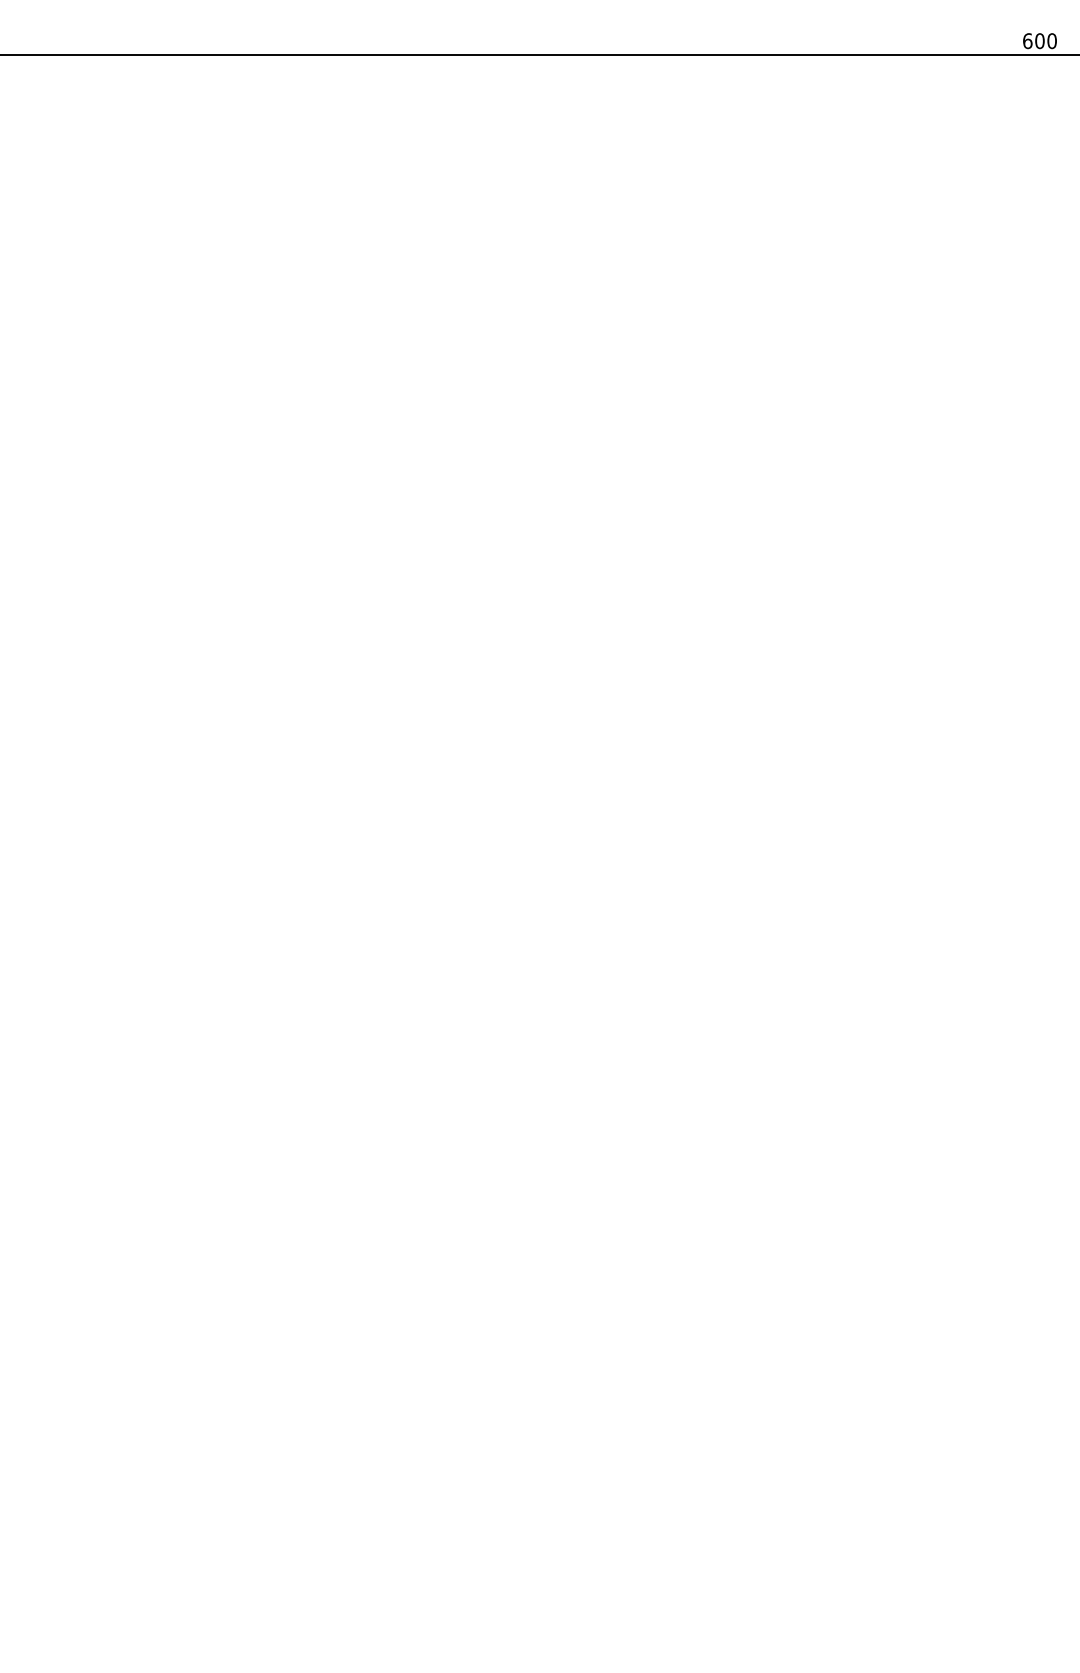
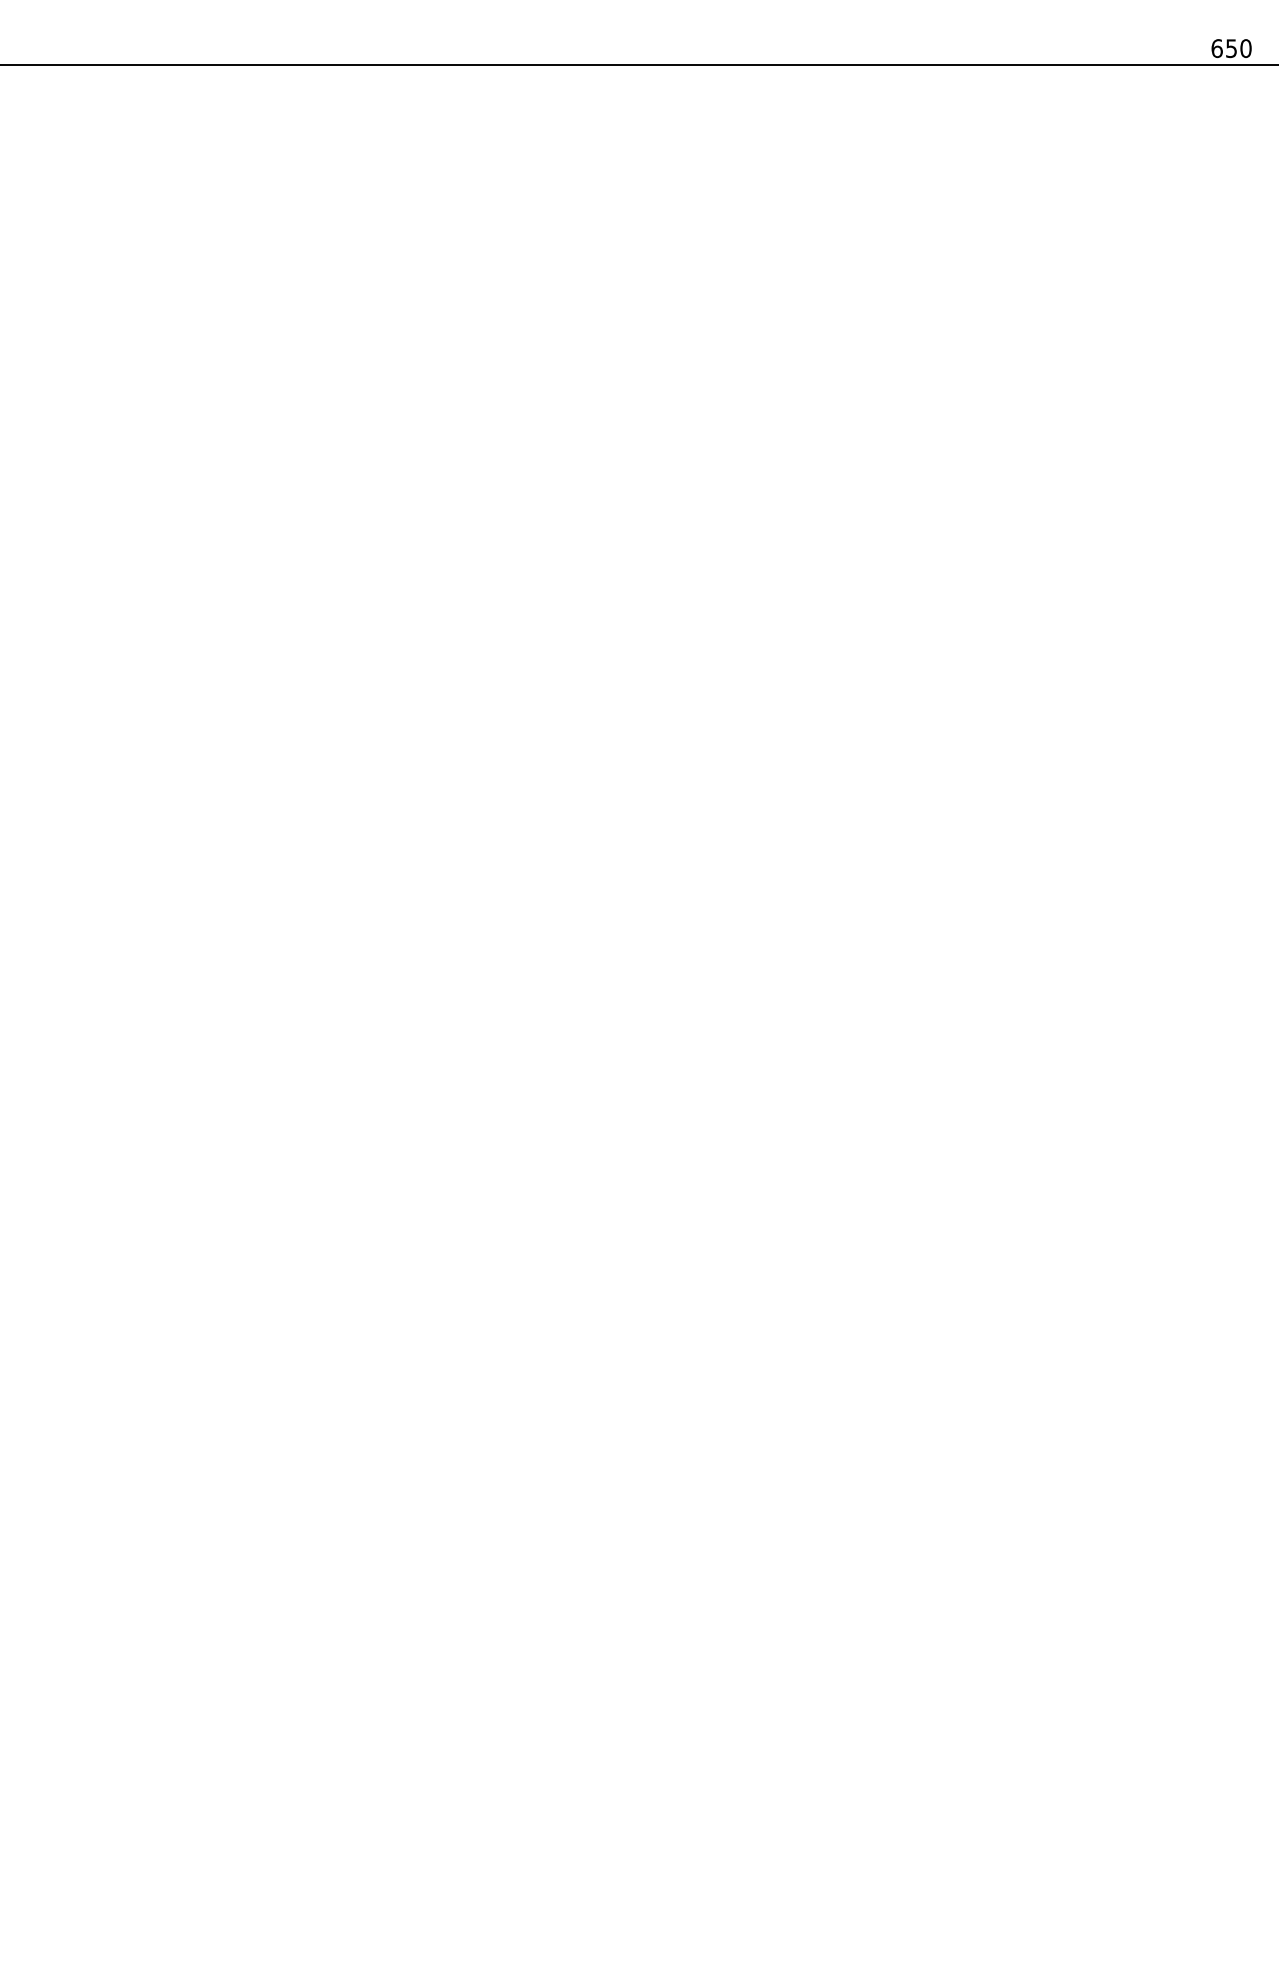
text: (1039, 41) -> (1231, 48), 600 -> 650

